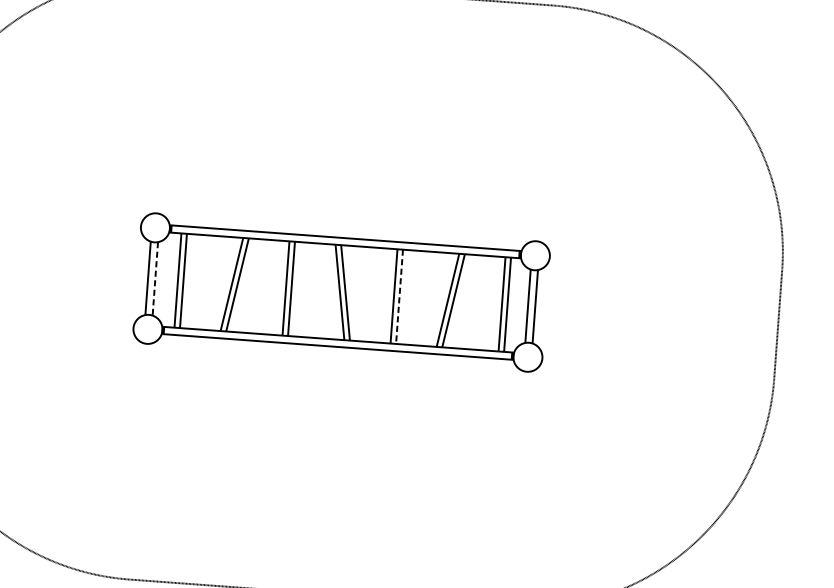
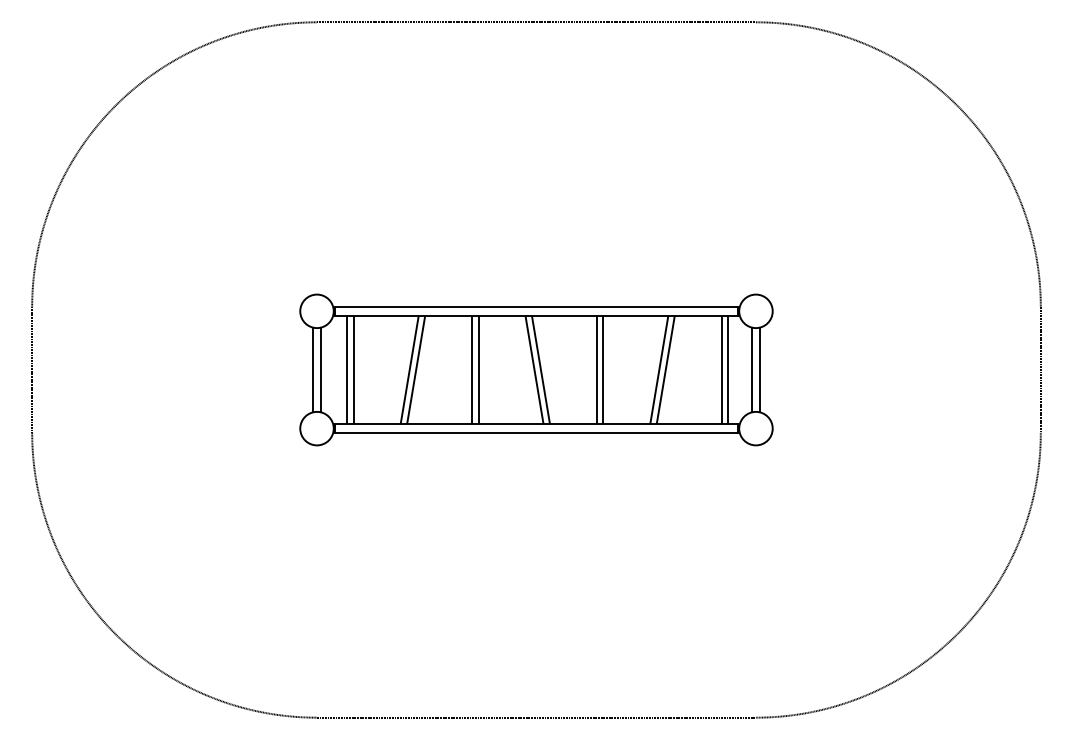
line: (155, 279) -> (321, 370), dashed -> solid
line: (399, 297) -> (603, 370), dashed -> solid

